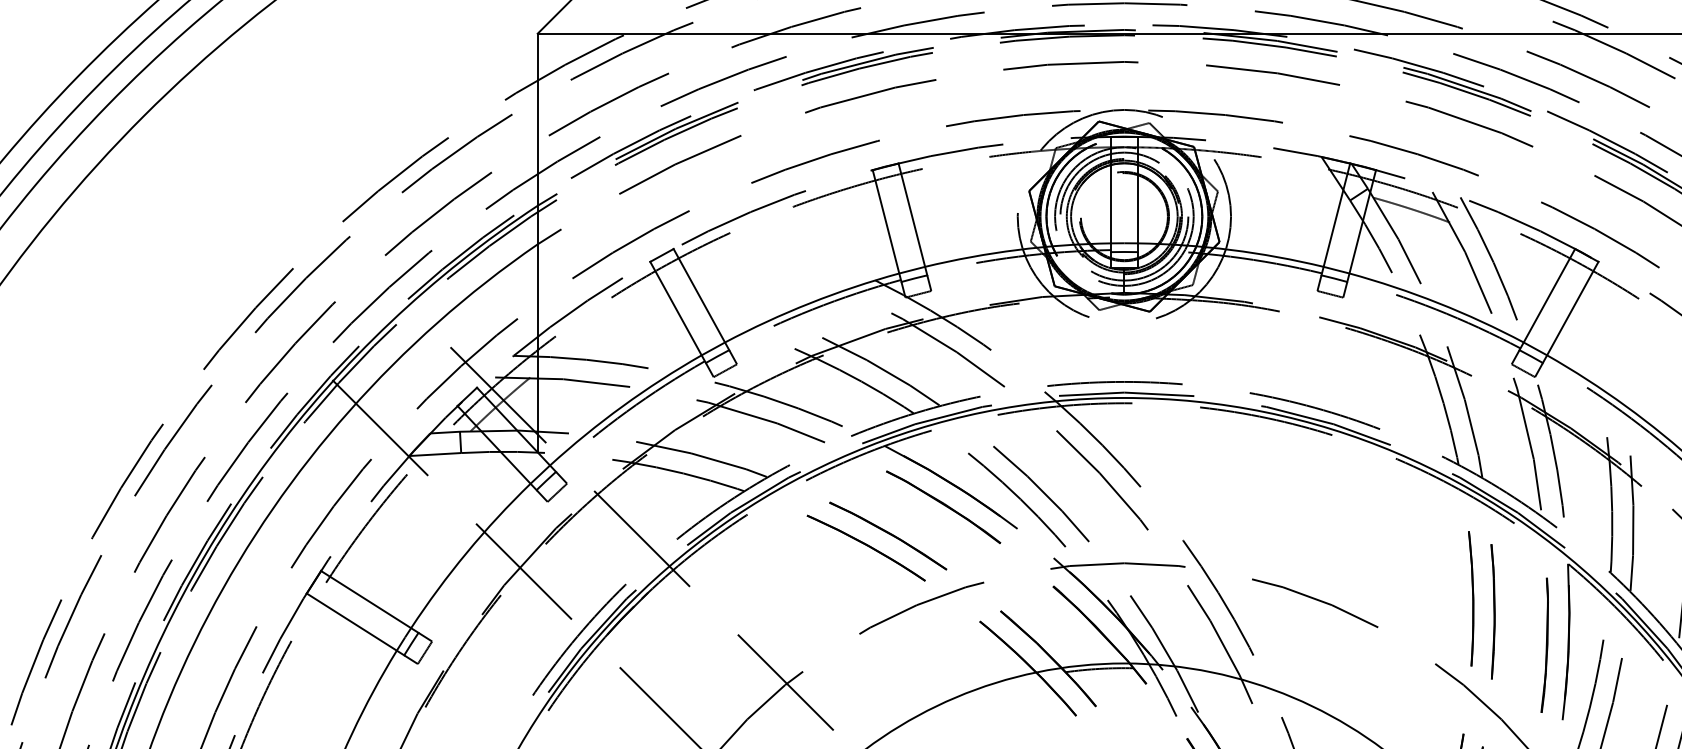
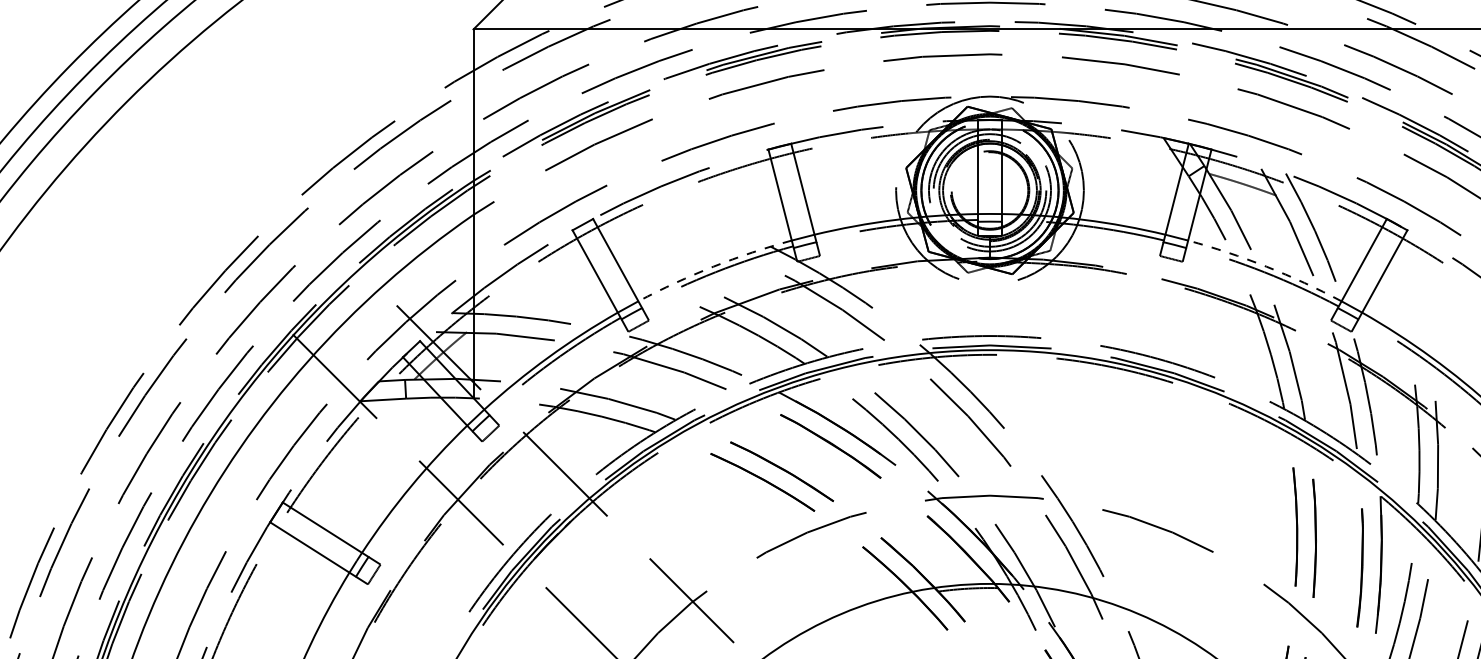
arc: (810, 303) -> (713, 266), solid -> dashed
arc: (1438, 303) -> (1266, 266), solid -> dashed

